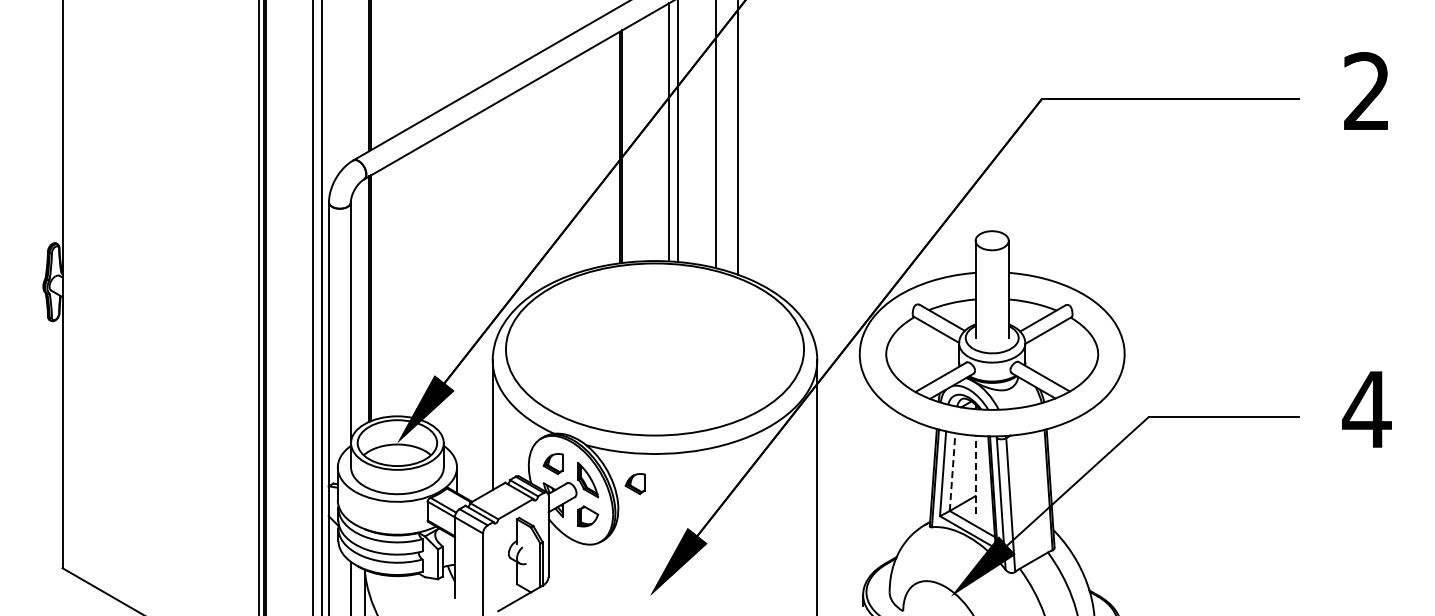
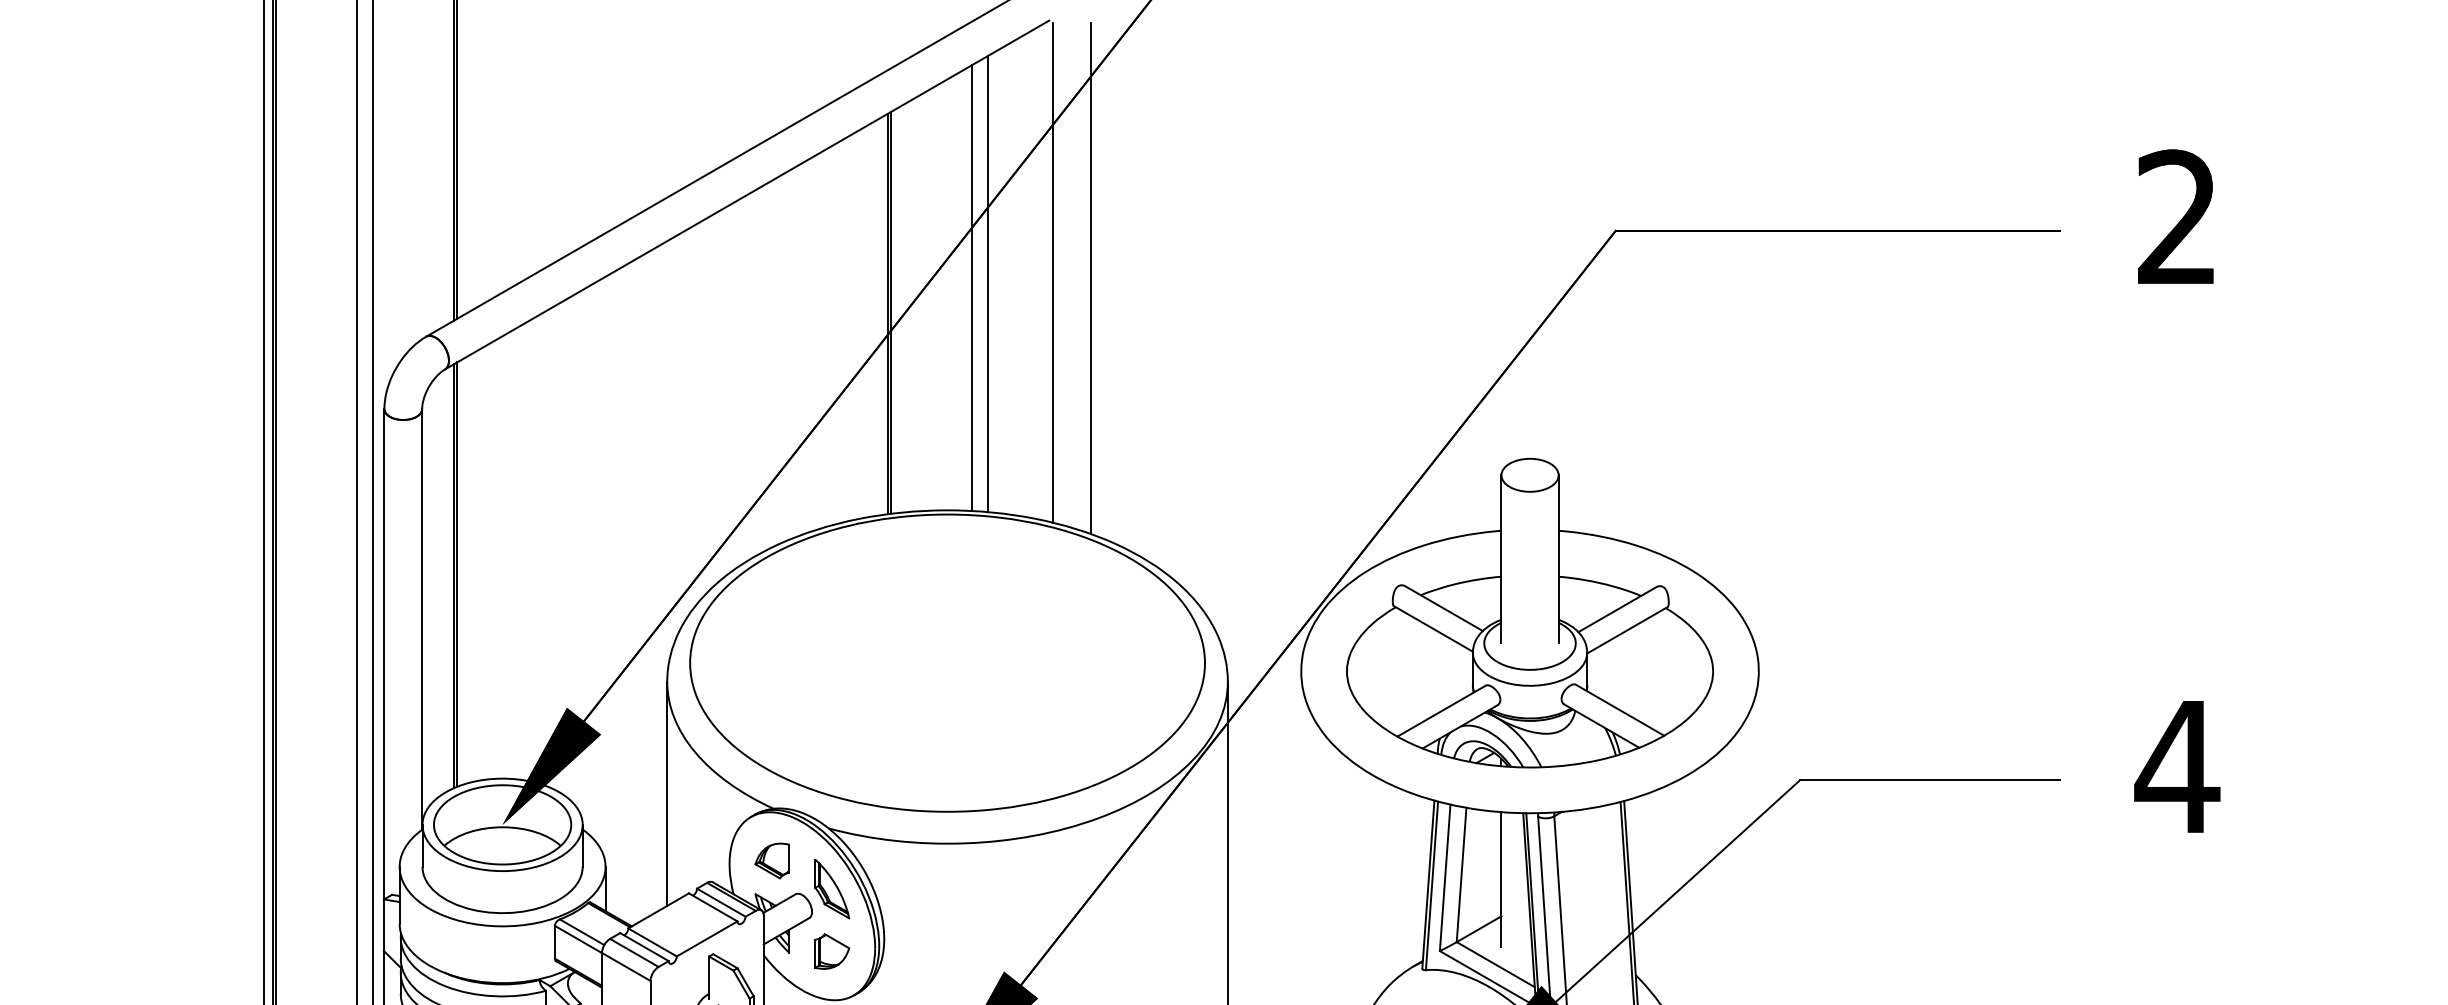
line: (952, 472) -> (1461, 875), dashed -> solid
line: (975, 474) -> (1501, 879), dashed -> solid
part: (634, 484) -> (912, 896), removed

